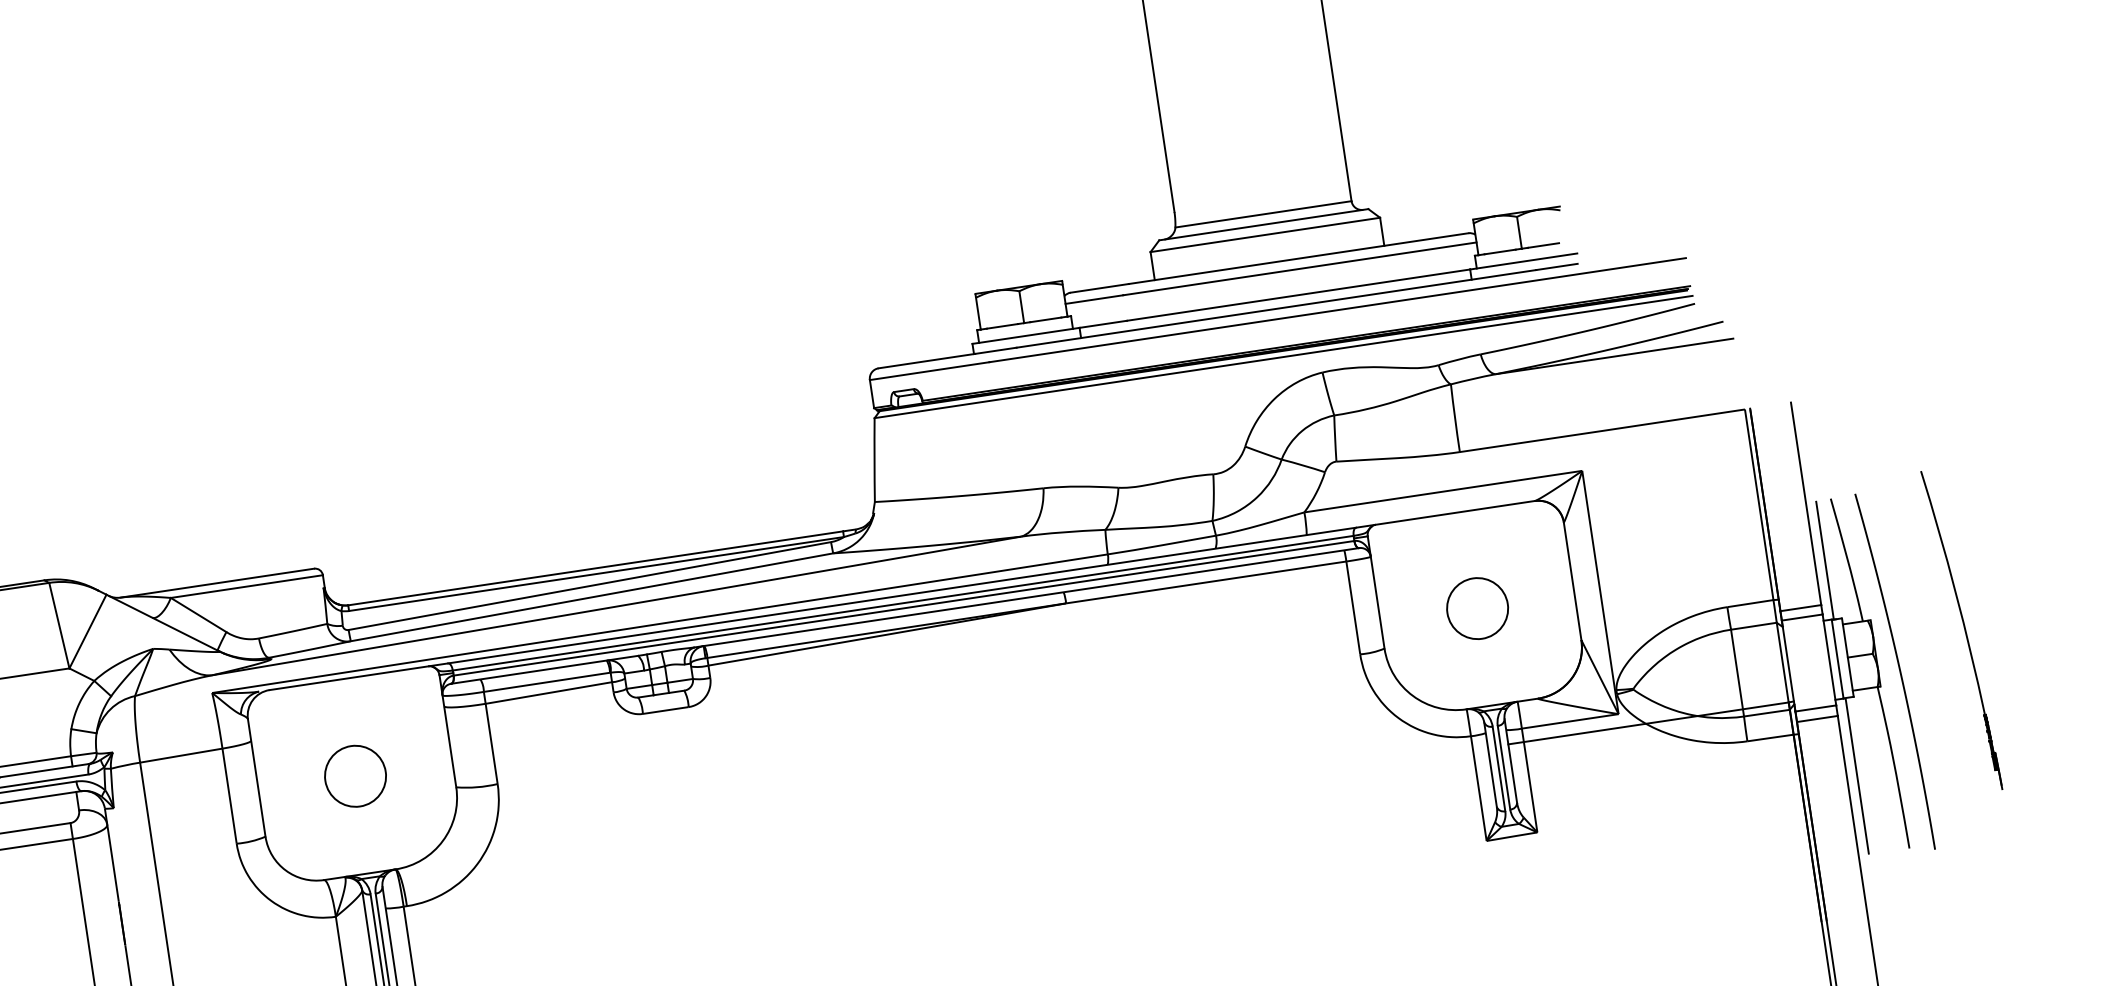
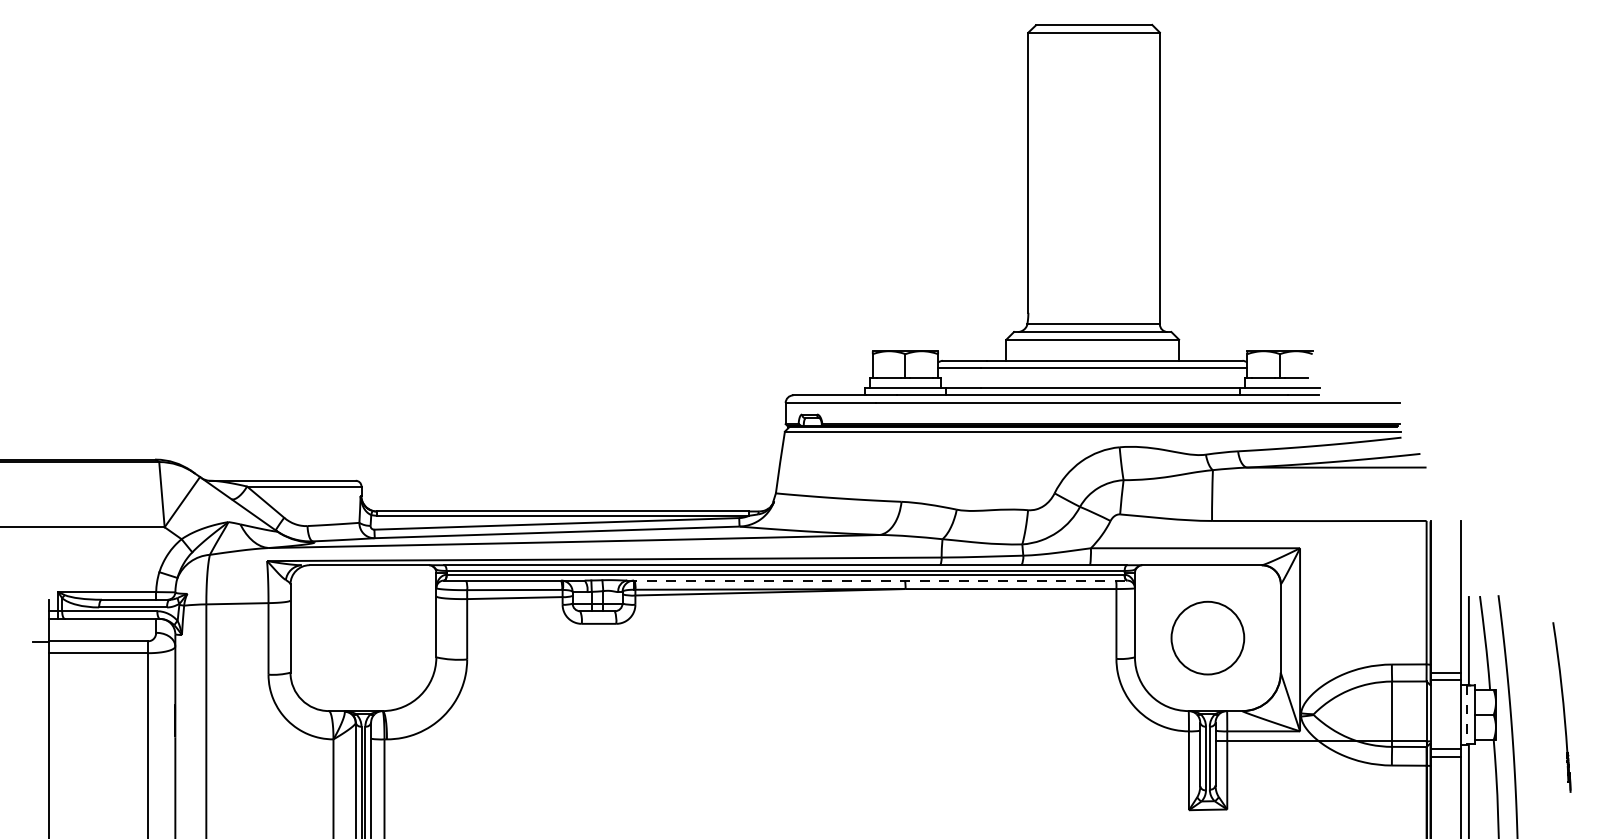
line: (1027, 597) -> (877, 580), solid -> dashed
circle: (1476, 607) -> (1207, 637), size x1.6
part: (1961, 630) -> (1561, 707), size x0.7
line: (1837, 658) -> (1467, 714), solid -> dashed
circle: (354, 775) -> (362, 637), removed

